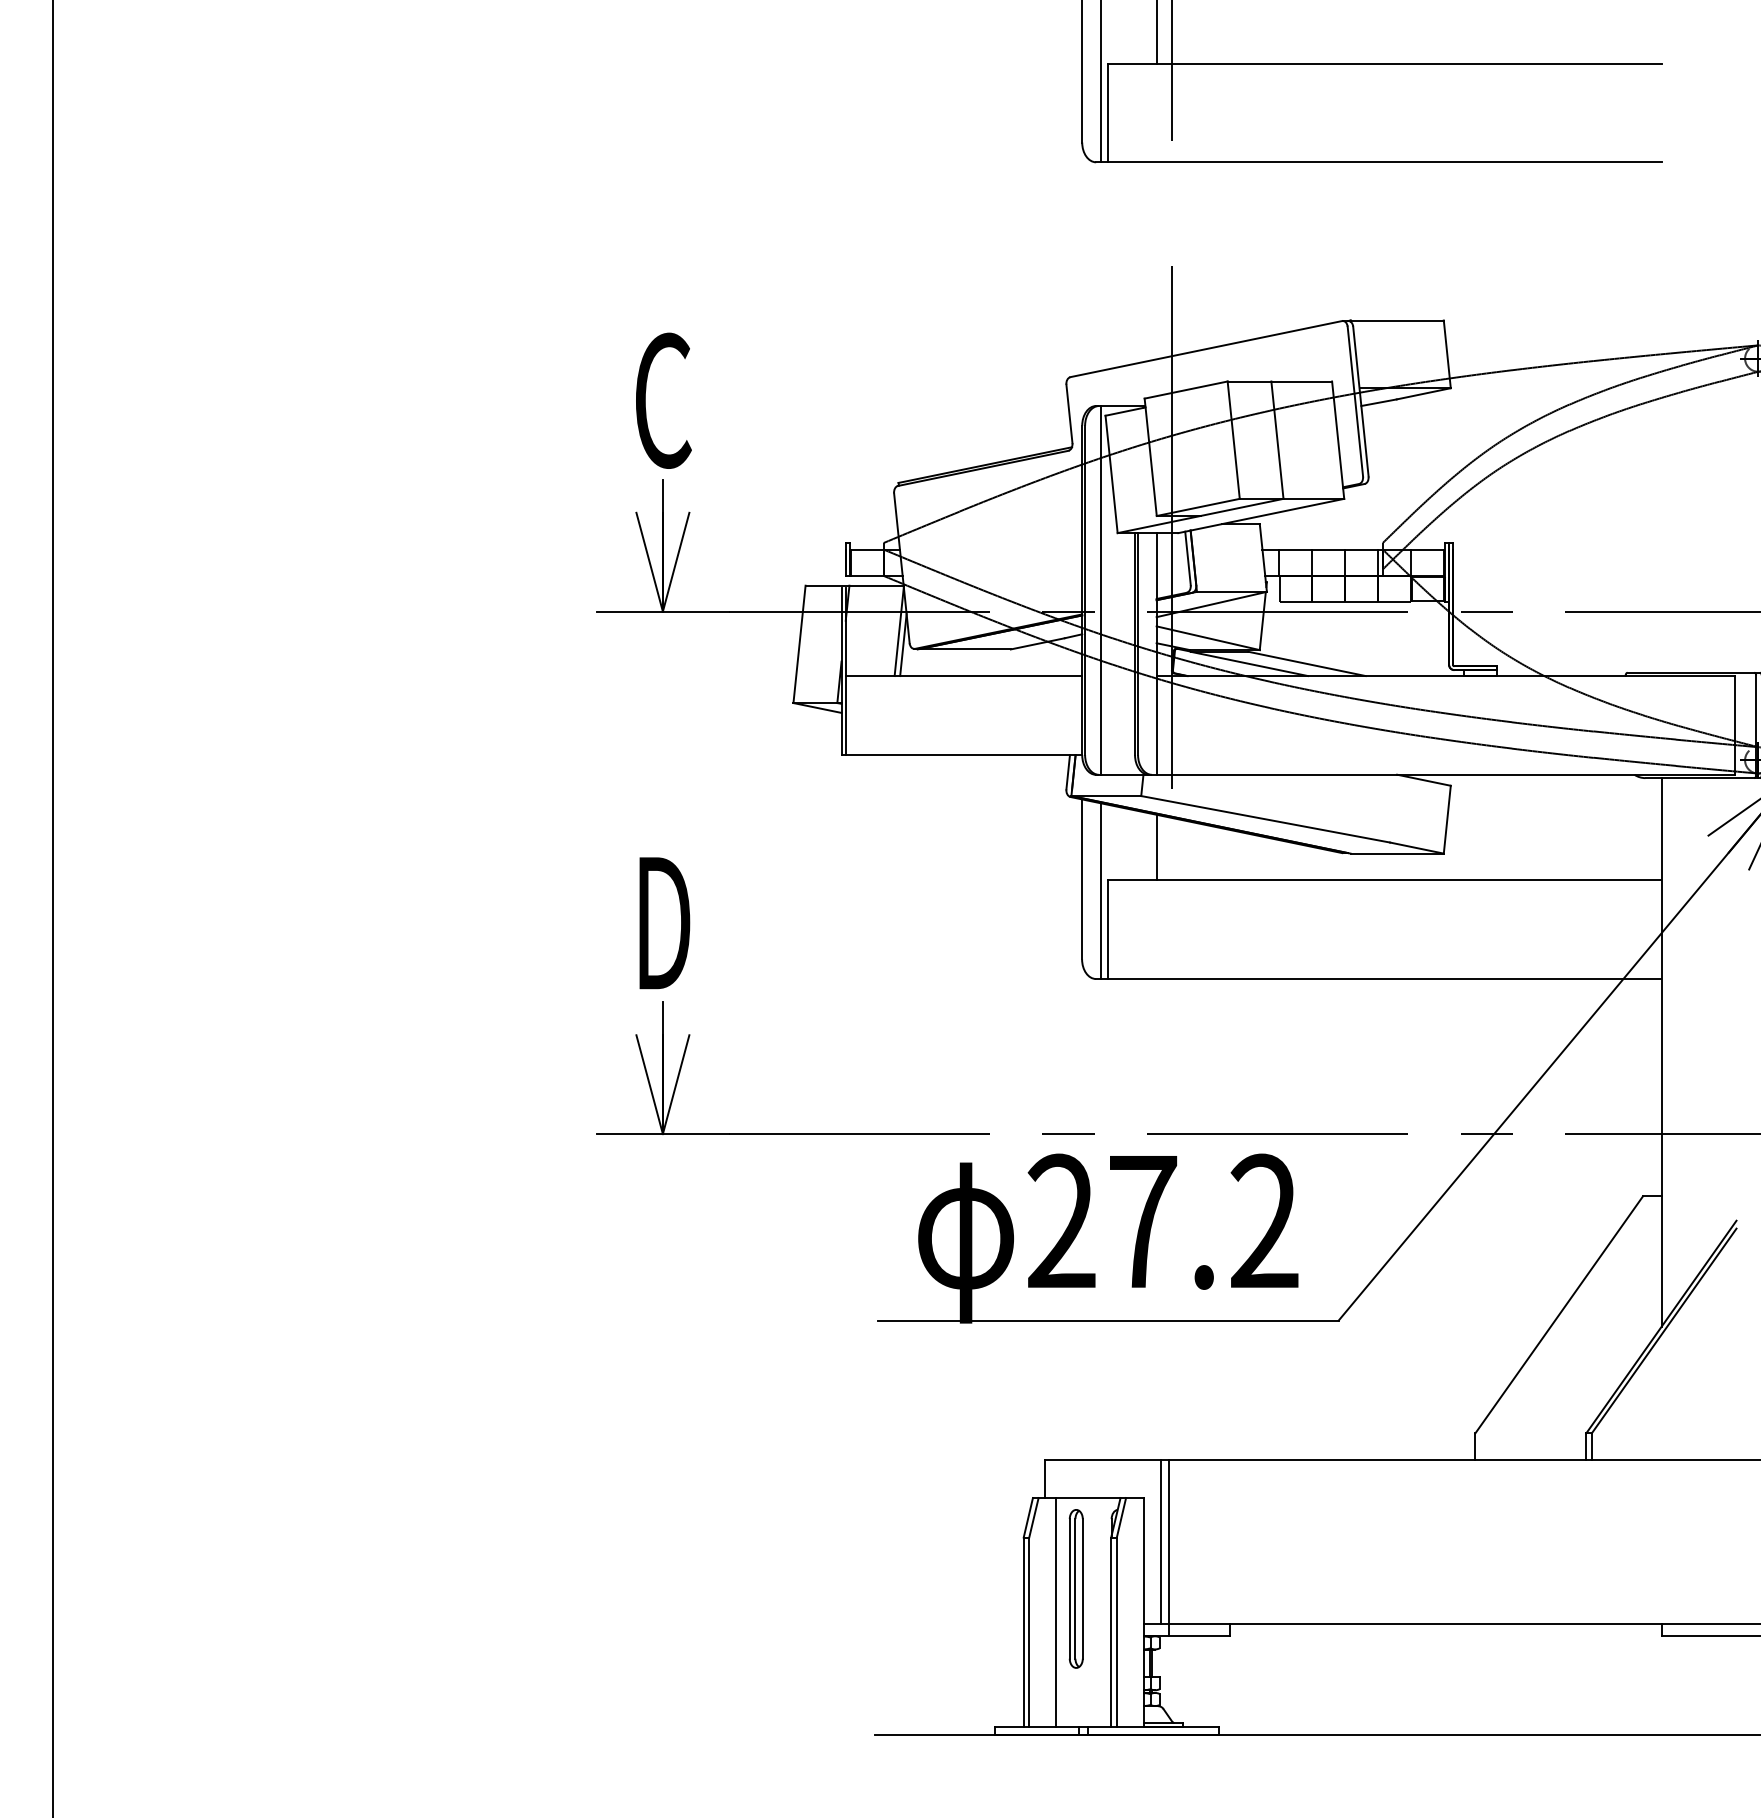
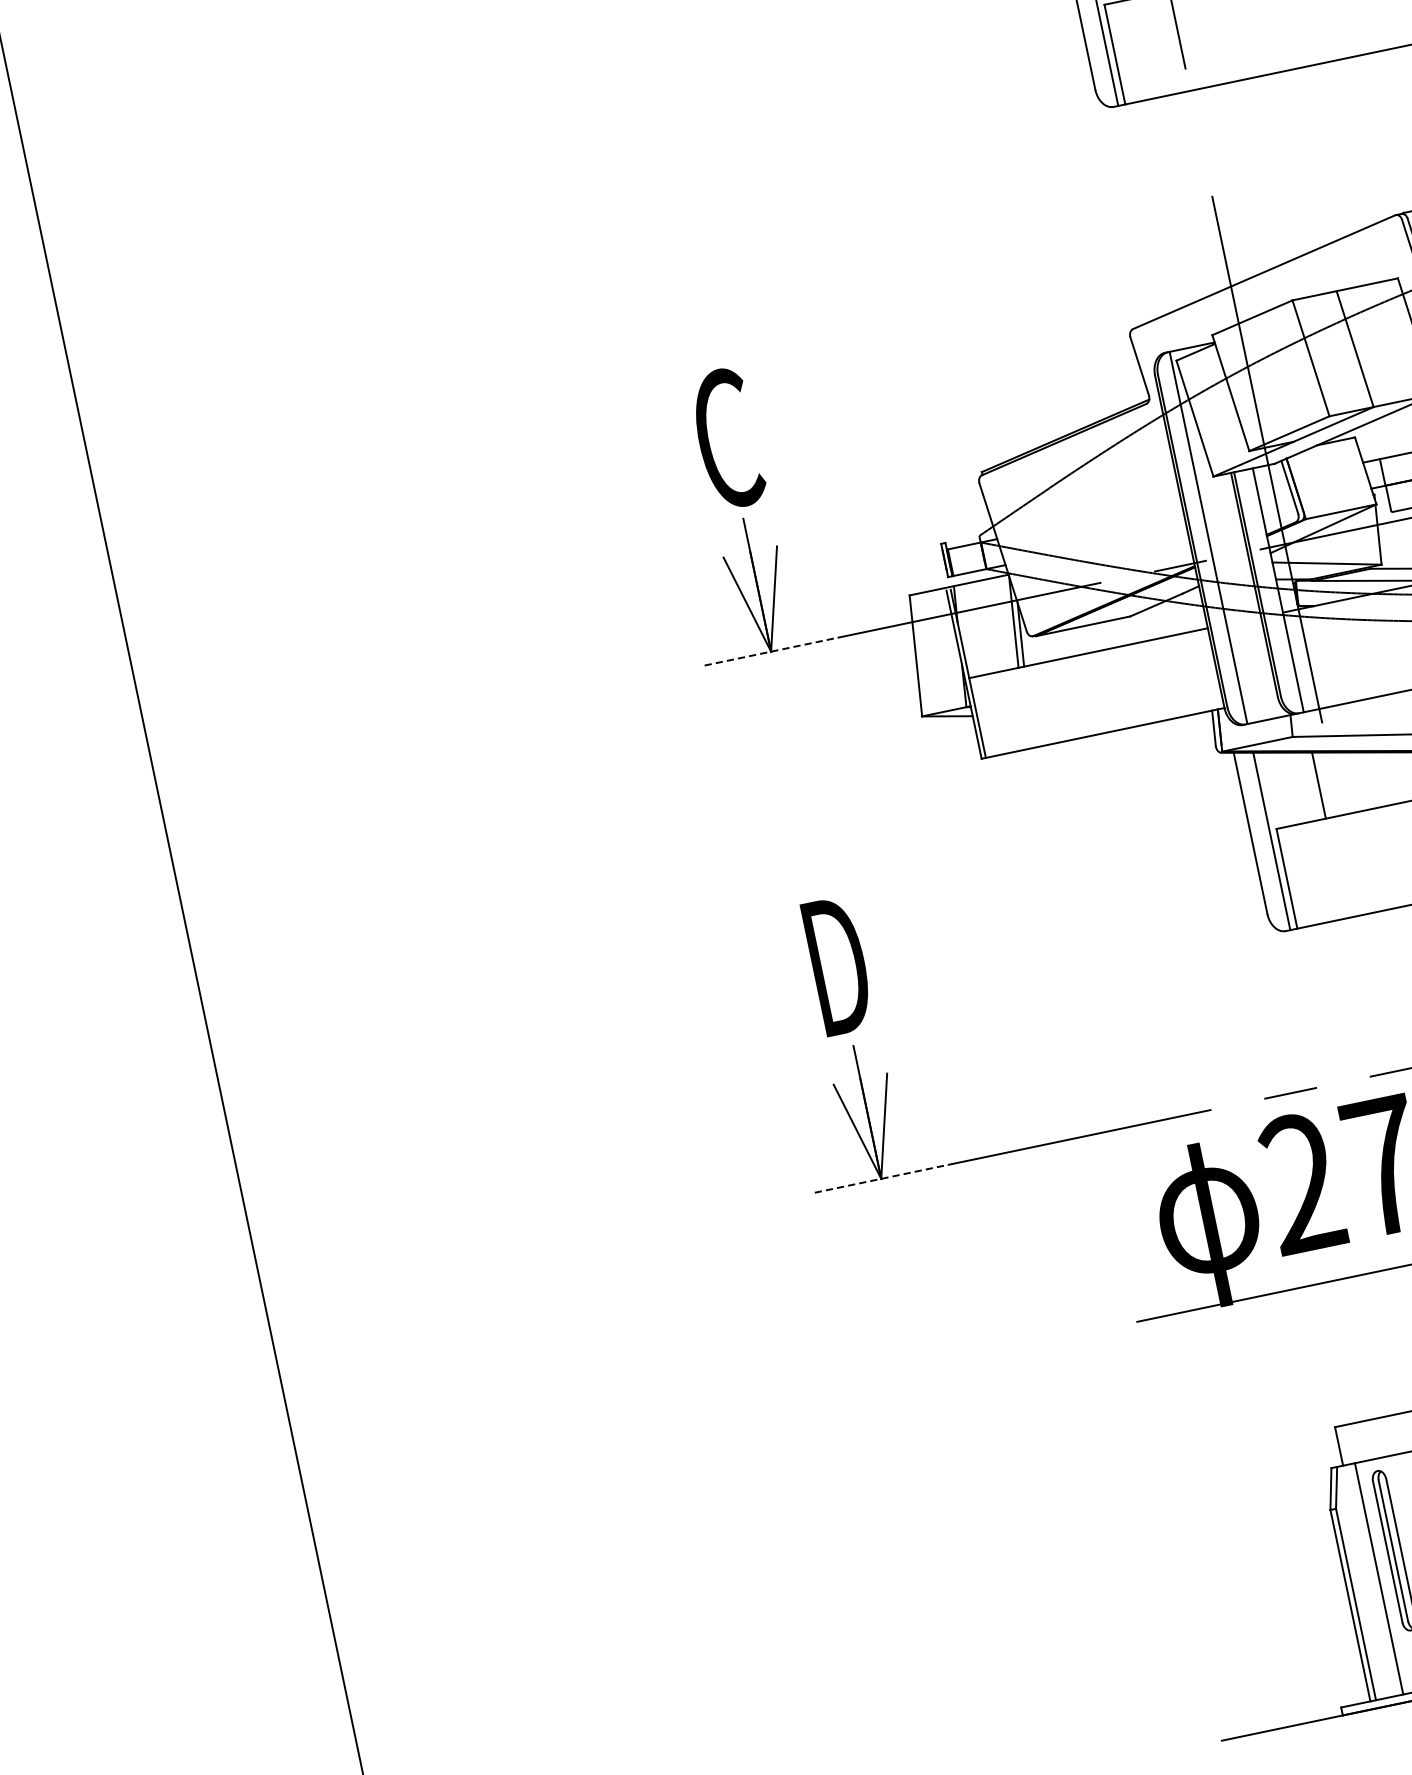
line: (662, 611) -> (770, 651), solid -> dashed
line: (662, 1134) -> (880, 1179), solid -> dashed

